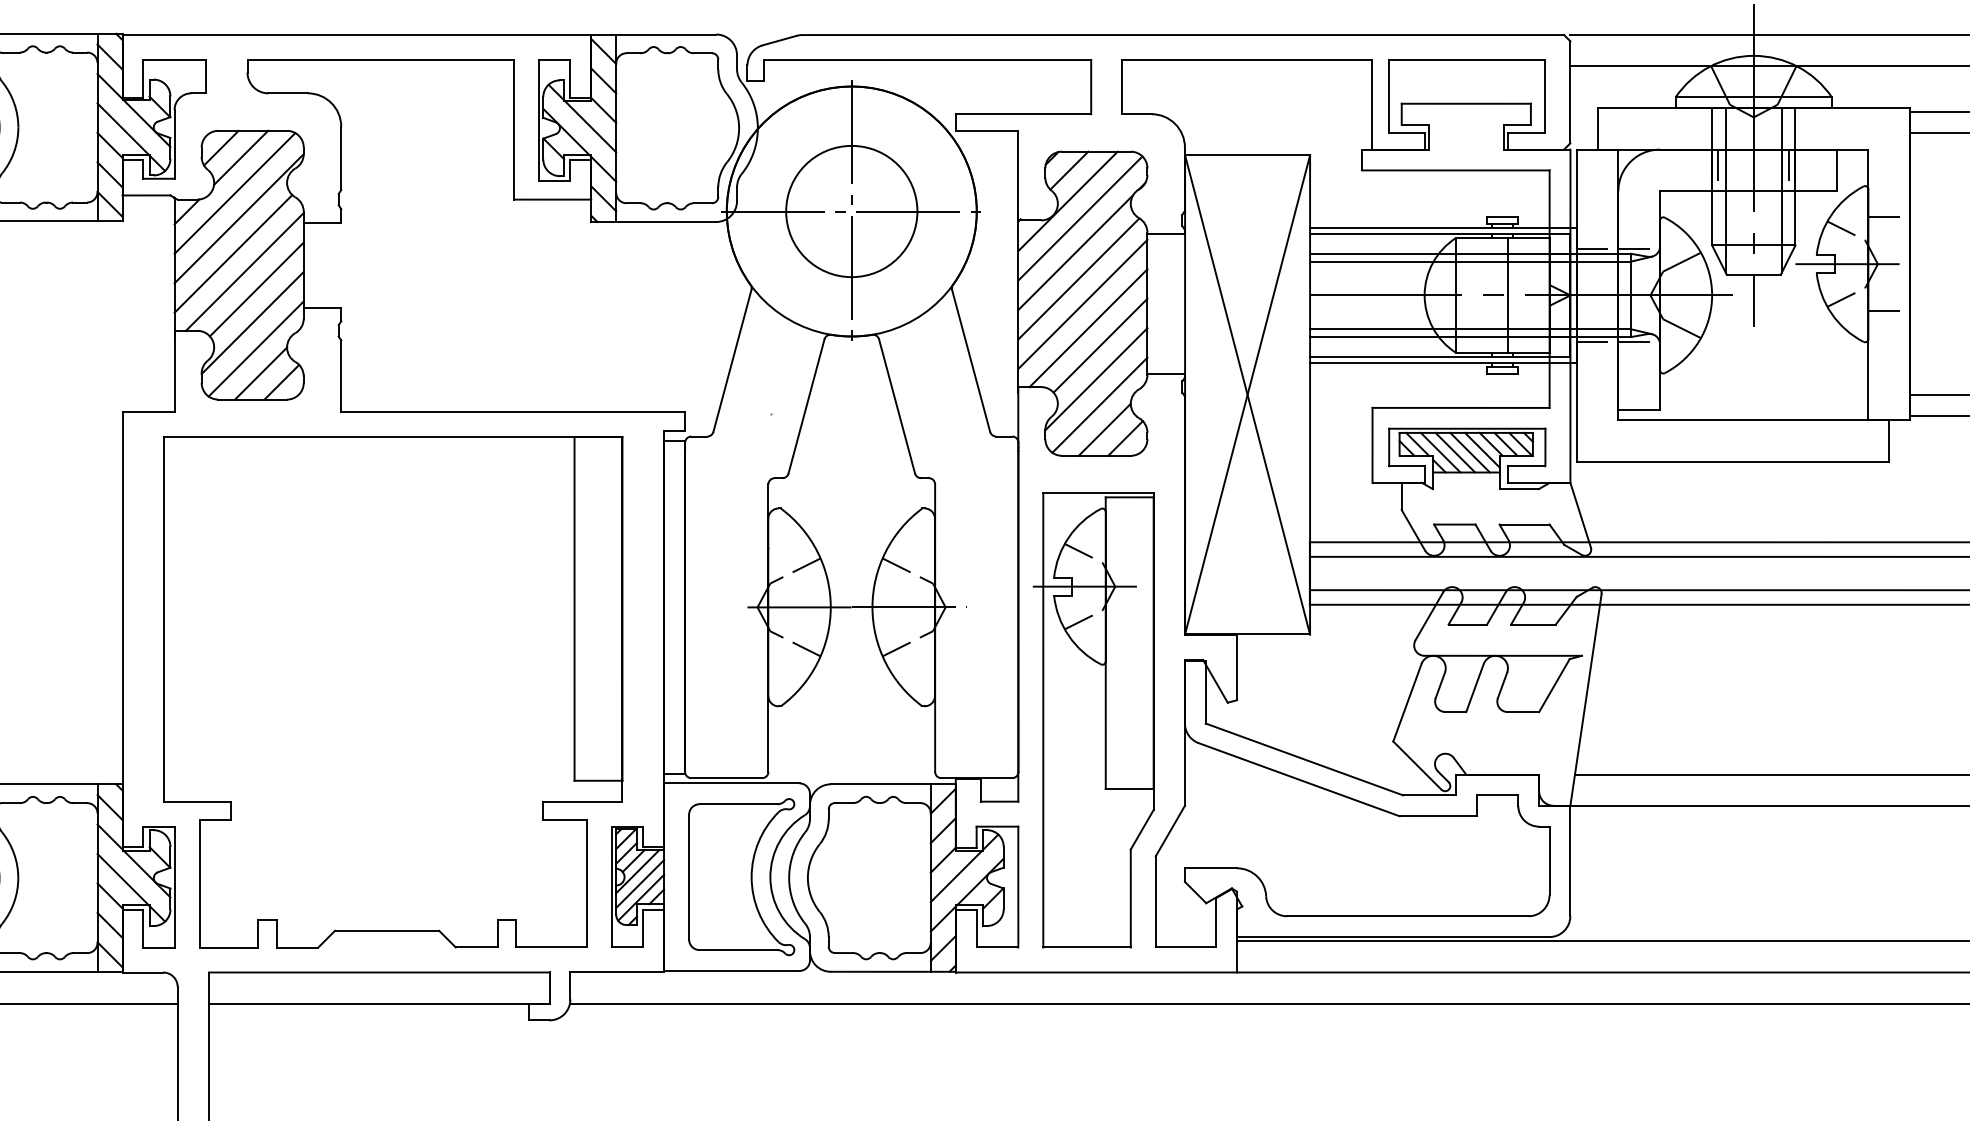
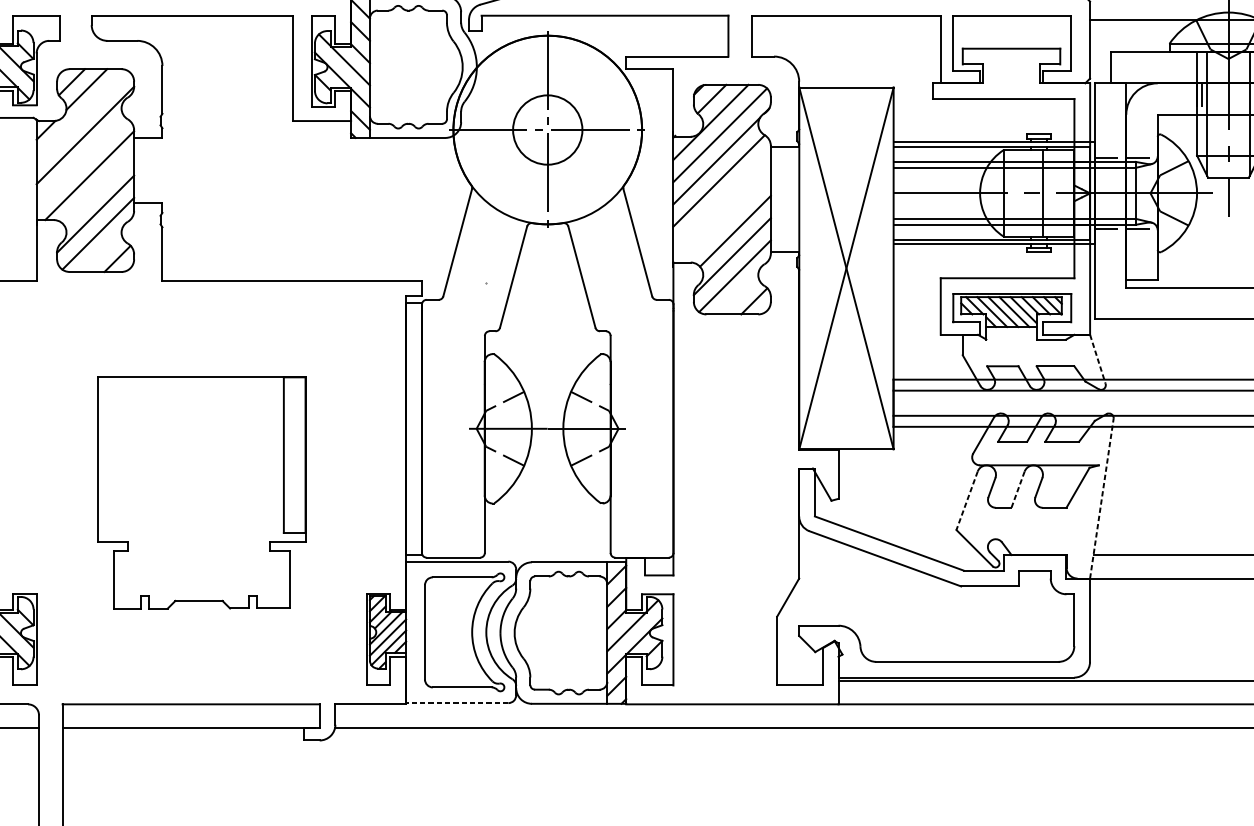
line: (234, 193) -> (81, 116), removed
circle: (851, 211) -> (547, 130), size x0.7
line: (233, 253) -> (81, 161), removed
line: (256, 289) -> (98, 188), removed
line: (1082, 304) -> (721, 200), removed
line: (1088, 328) -> (726, 218), removed
line: (261, 373) -> (102, 252), removed
line: (1104, 429) -> (738, 294), removed
line: (1580, 515) -> (1097, 359), solid -> dashed
line: (1474, 688) -> (1017, 490), solid -> dashed
part: (393, 692) -> (201, 493), size x0.6
line: (1585, 700) -> (1101, 499), solid -> dashed
line: (1407, 703) -> (967, 501), solid -> dashed
part: (1093, 720) -> (730, 514), removed
line: (731, 970) -> (456, 702), solid -> dashed

